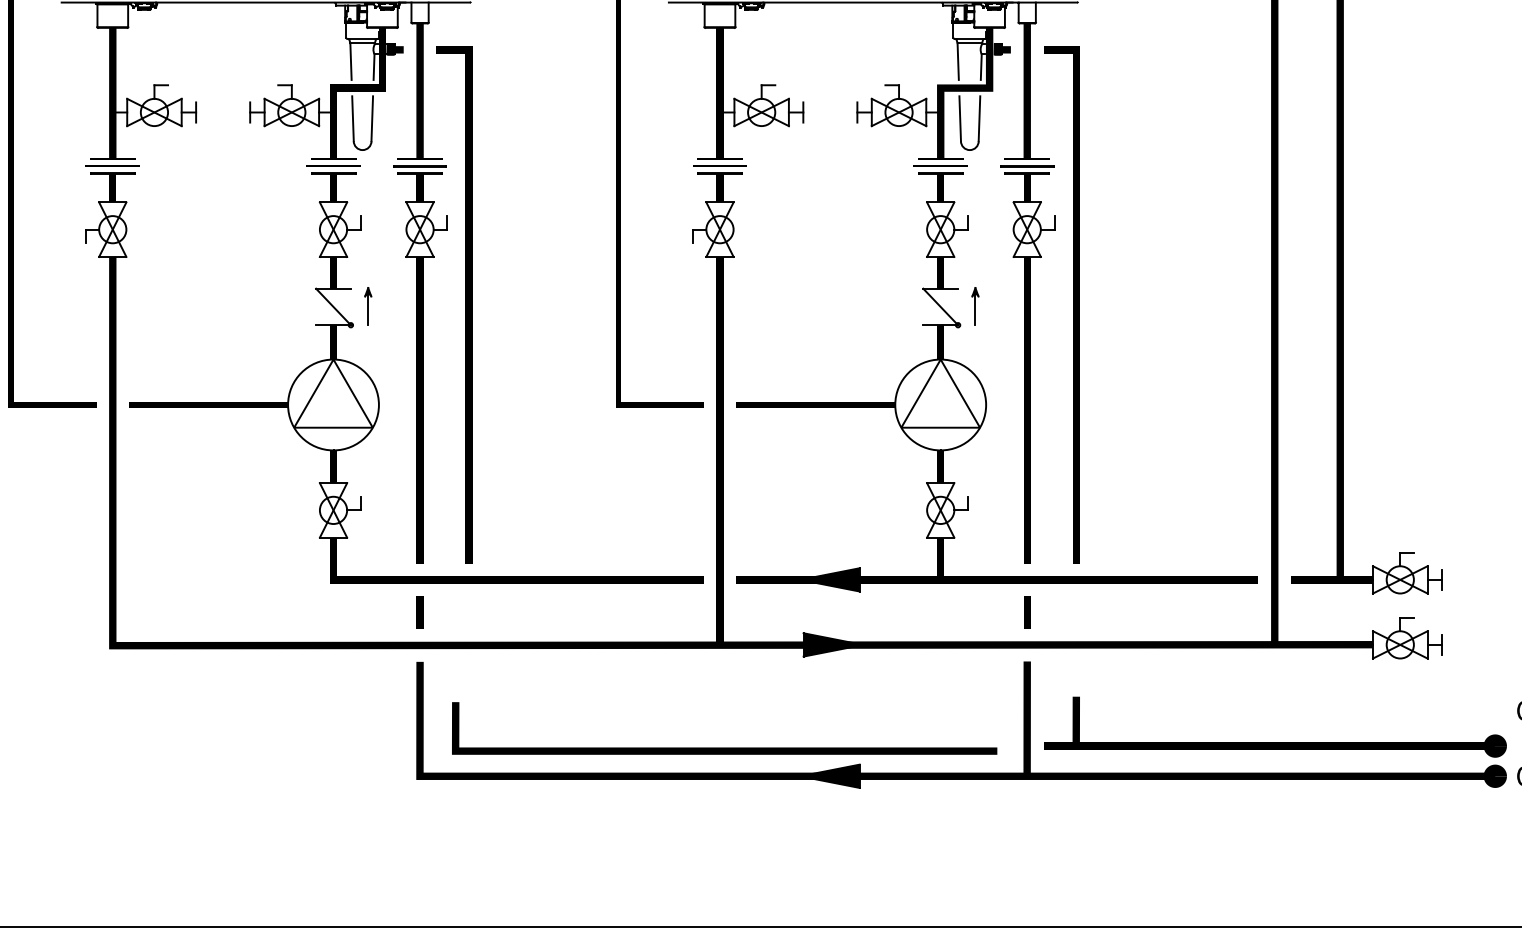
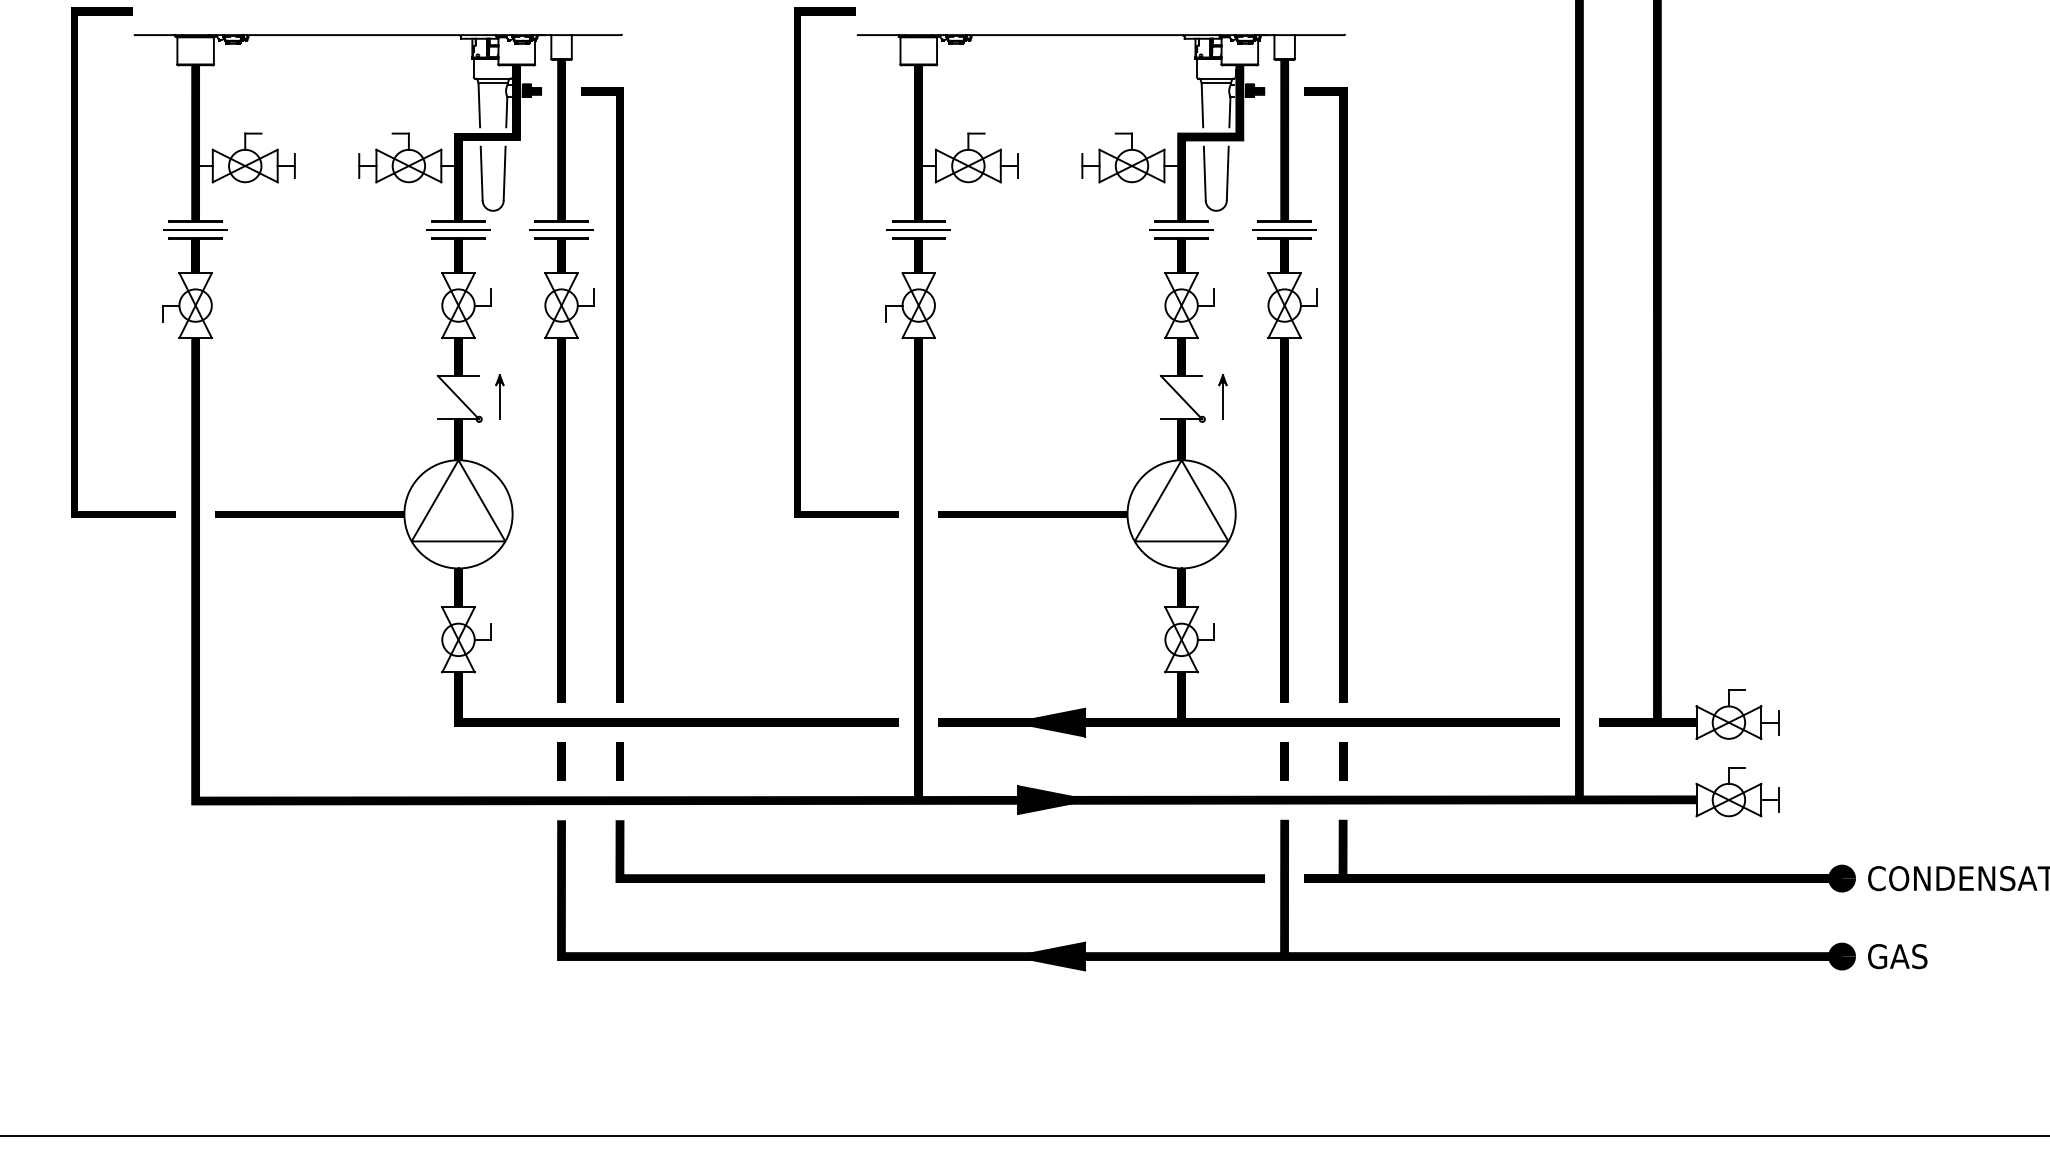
line: (468, 612) -> (619, 761), added
line: (1076, 612) -> (1343, 761), added
part: (1274, 742) -> (1579, 874), moved
line: (723, 747) -> (939, 874), moved

